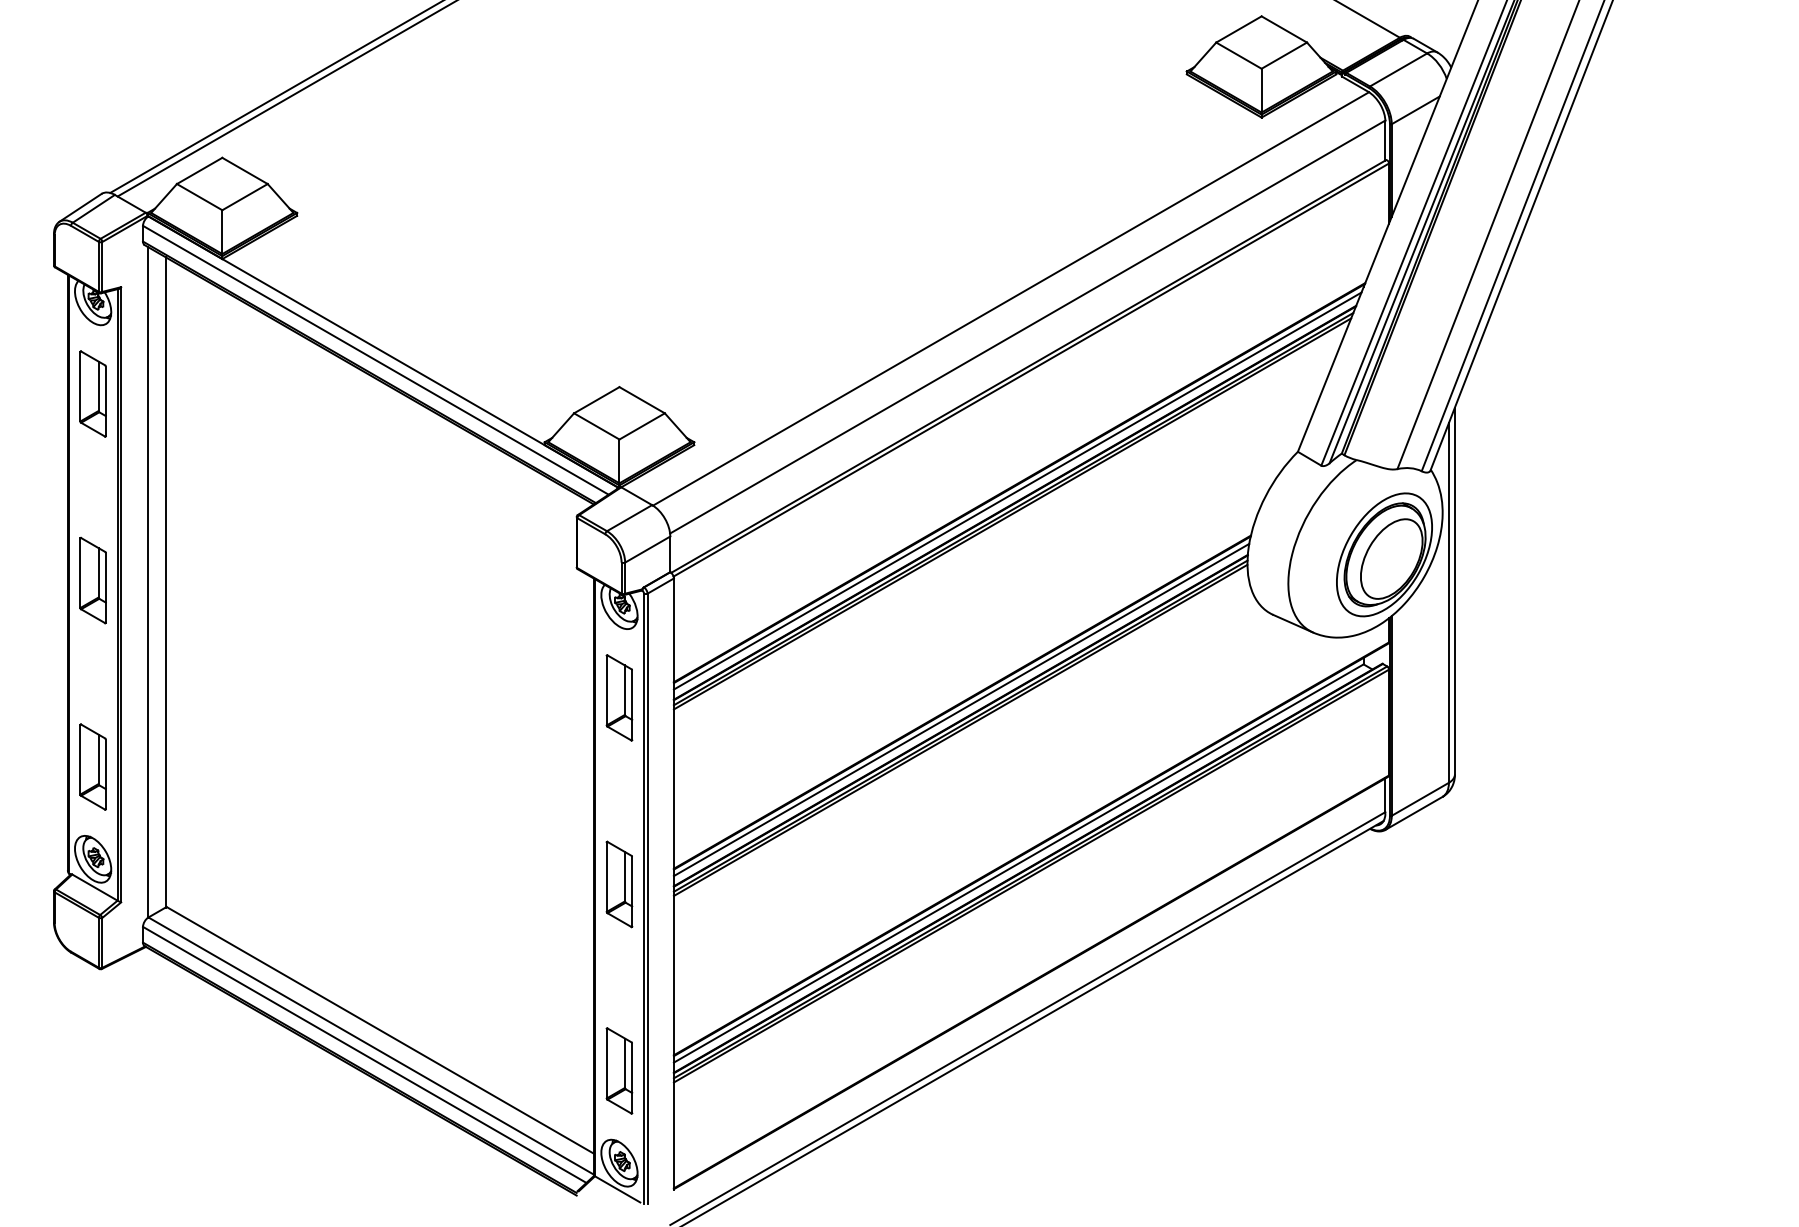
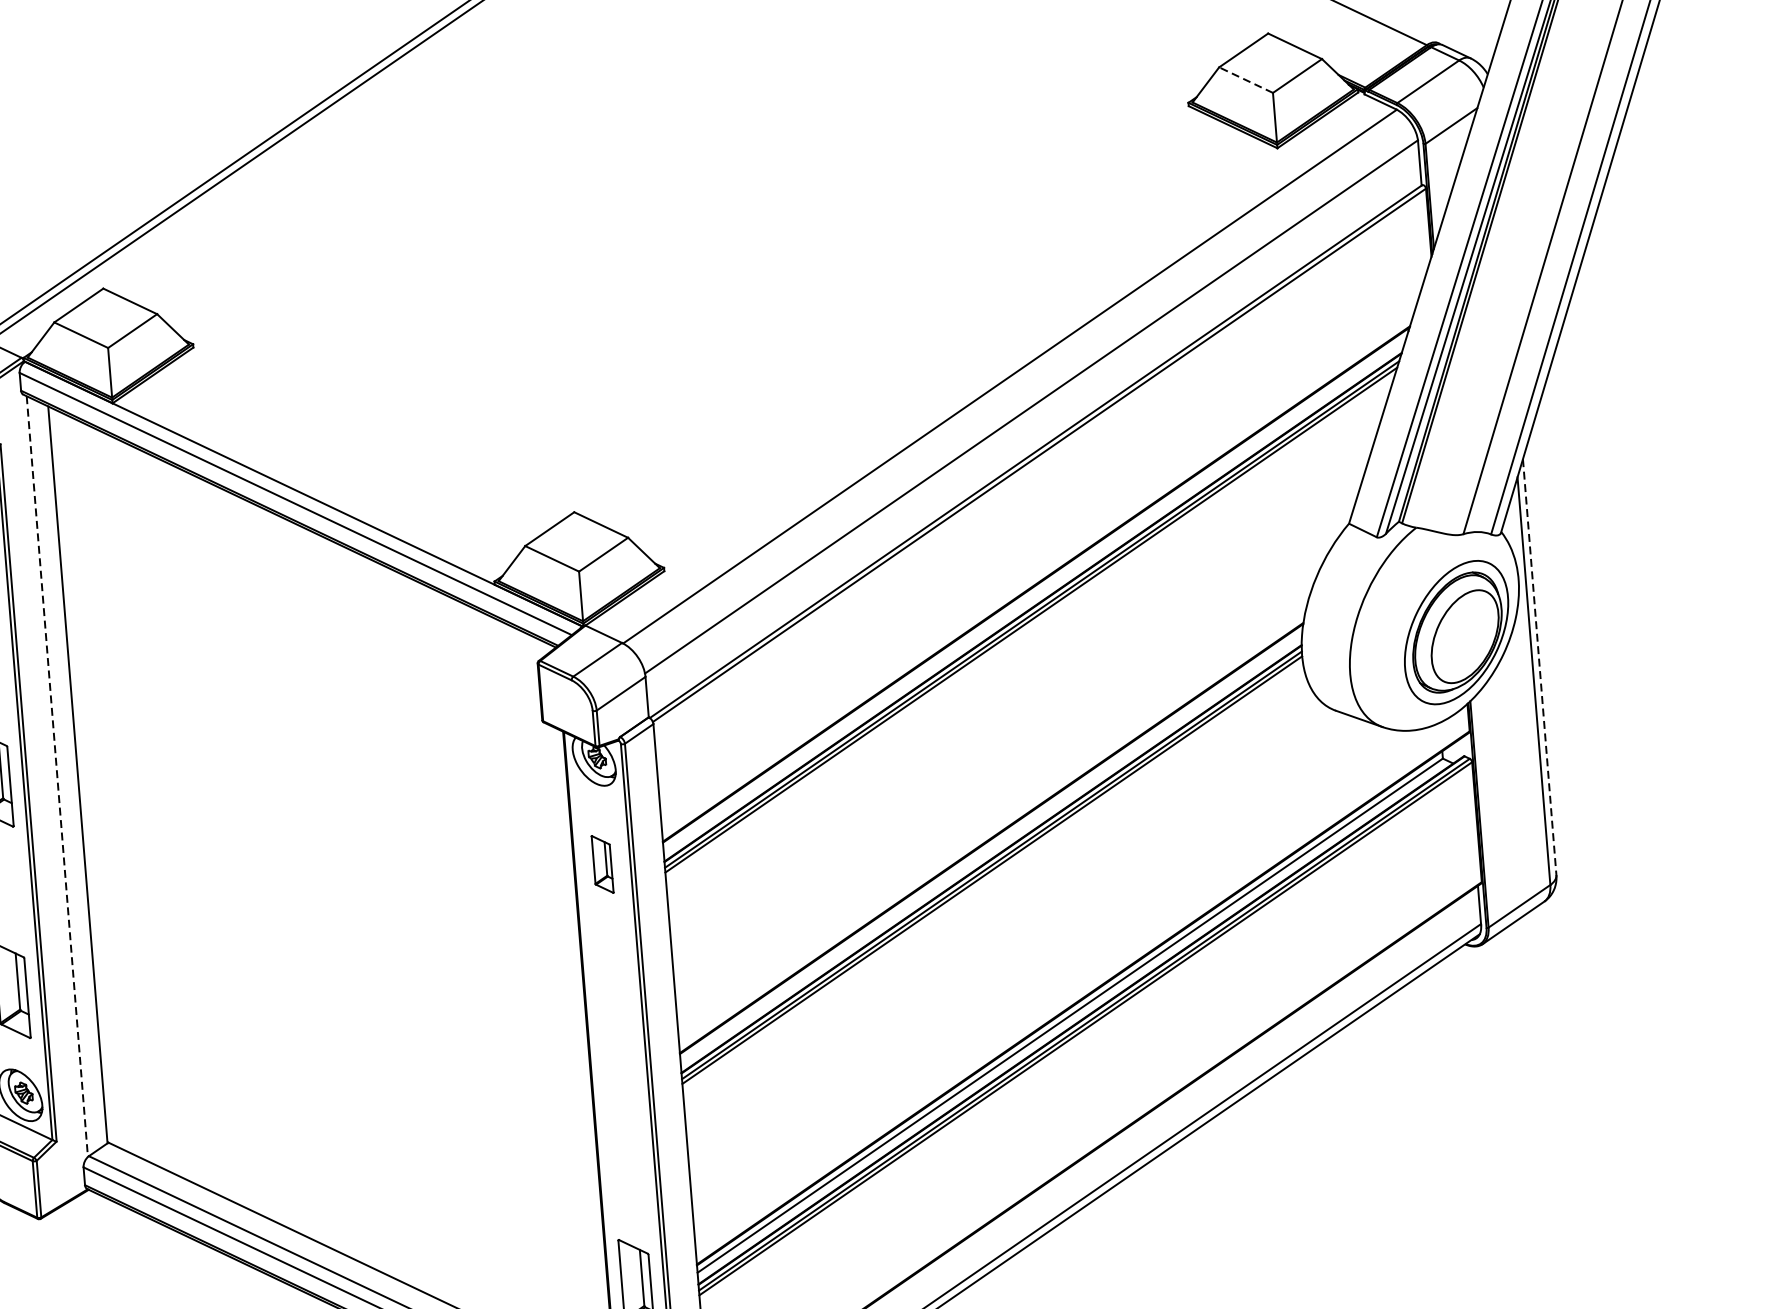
line: (1238, 55) -> (1245, 79), solid -> dashed
line: (1017, 490) -> (1034, 593), removed
line: (147, 582) -> (57, 776), solid -> dashed
line: (1454, 591) -> (1539, 667), solid -> dashed
part: (619, 697) -> (602, 863), size x0.6
line: (961, 709) -> (991, 846), removed
part: (619, 884) -> (619, 1075), removed

